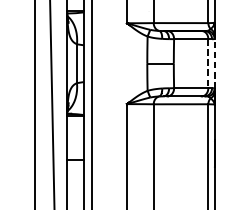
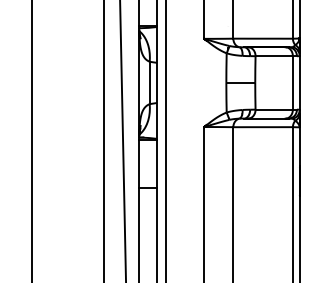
line: (207, 63) -> (292, 82), dashed -> solid
line: (214, 63) -> (299, 82), dashed -> solid

